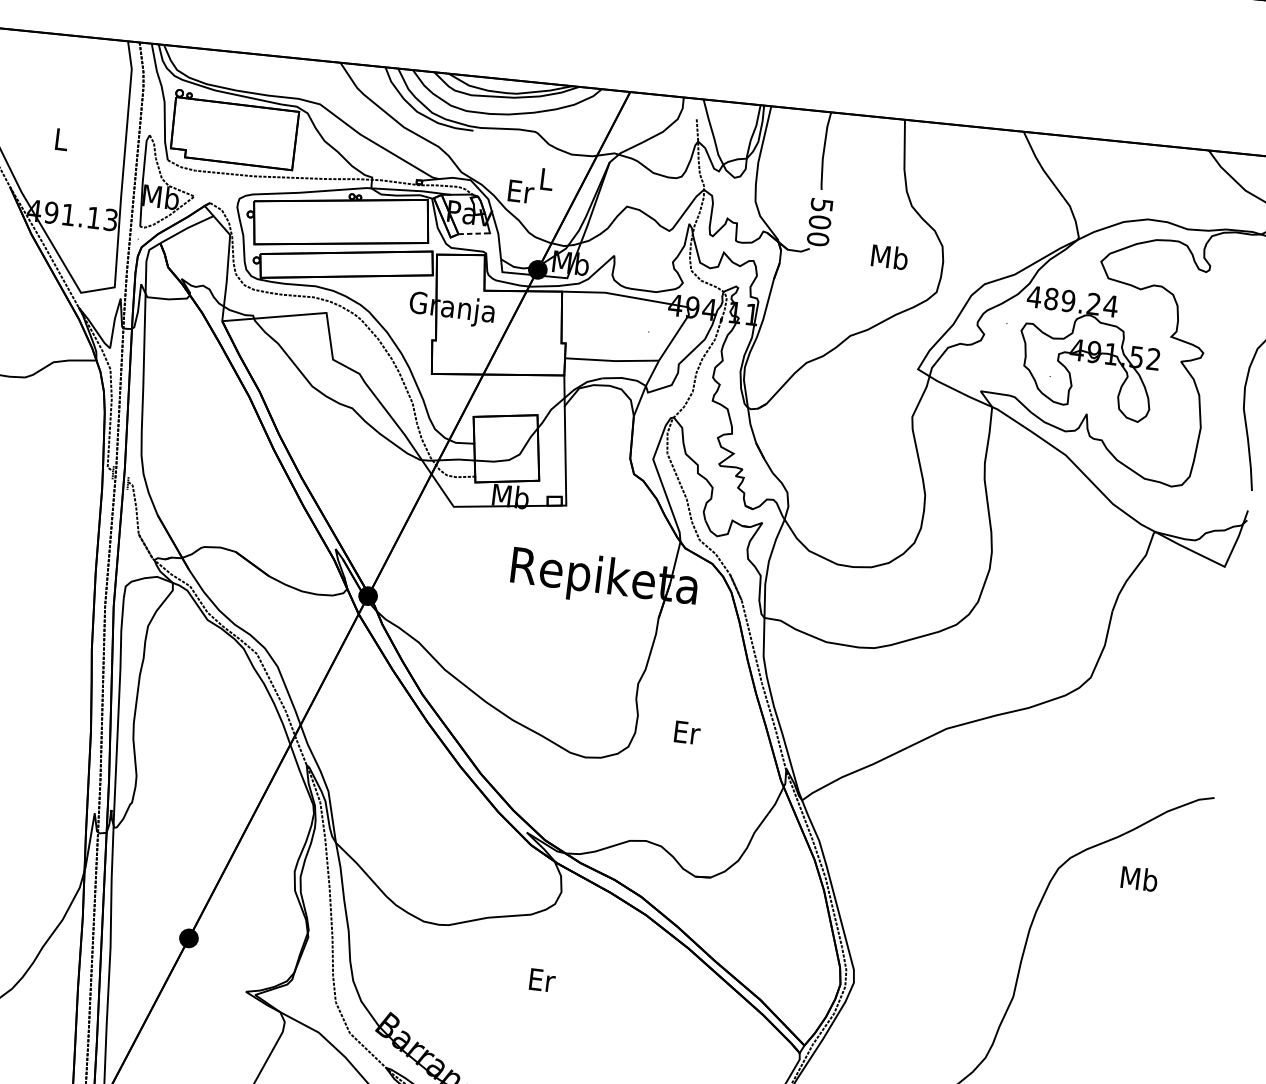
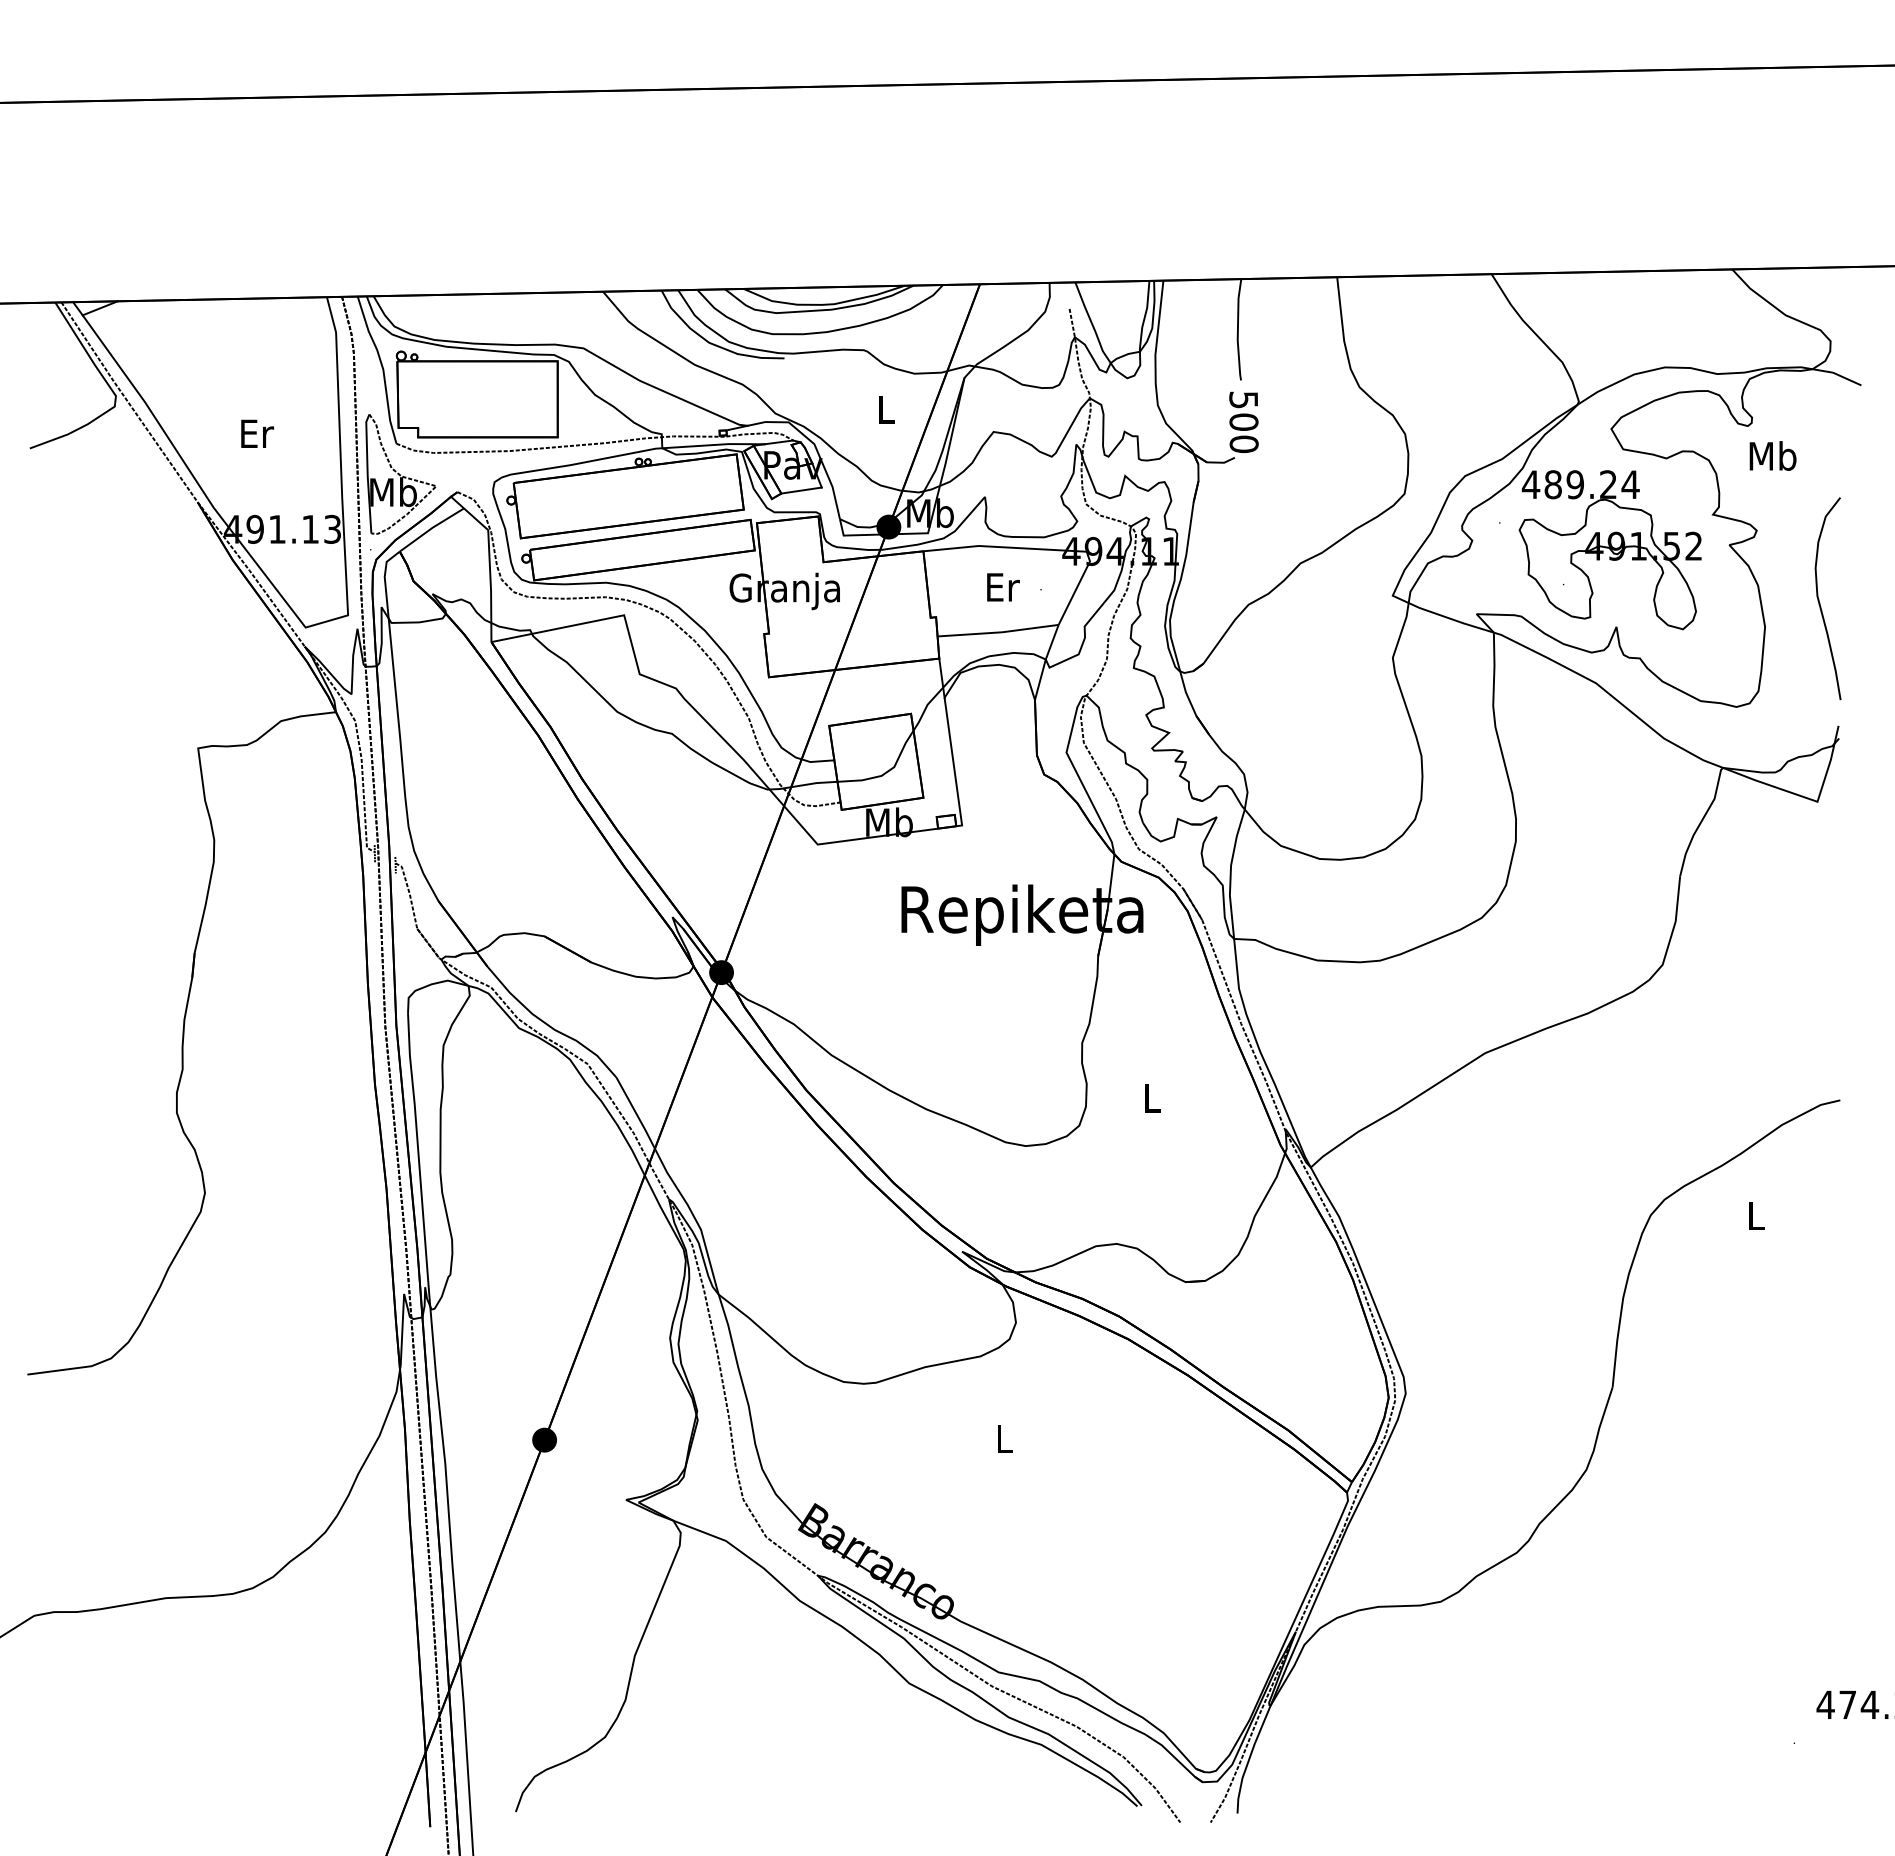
text: (62, 139) -> (257, 433), L -> Er
text: (521, 191) -> (1003, 587), moved
line: (474, 233) -> (802, 490), dashed -> solid
text: (889, 256) -> (1772, 455), moved
text: (687, 732) -> (1152, 1098), Er -> L
text: (1139, 878) -> (1756, 1215), Mb -> L
text: (542, 980) -> (1005, 1439), Er -> L

